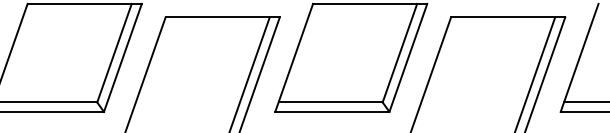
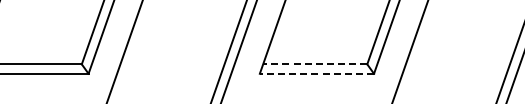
line: (330, 102) -> (315, 64), solid -> dashed
line: (331, 111) -> (316, 73), solid -> dashed

